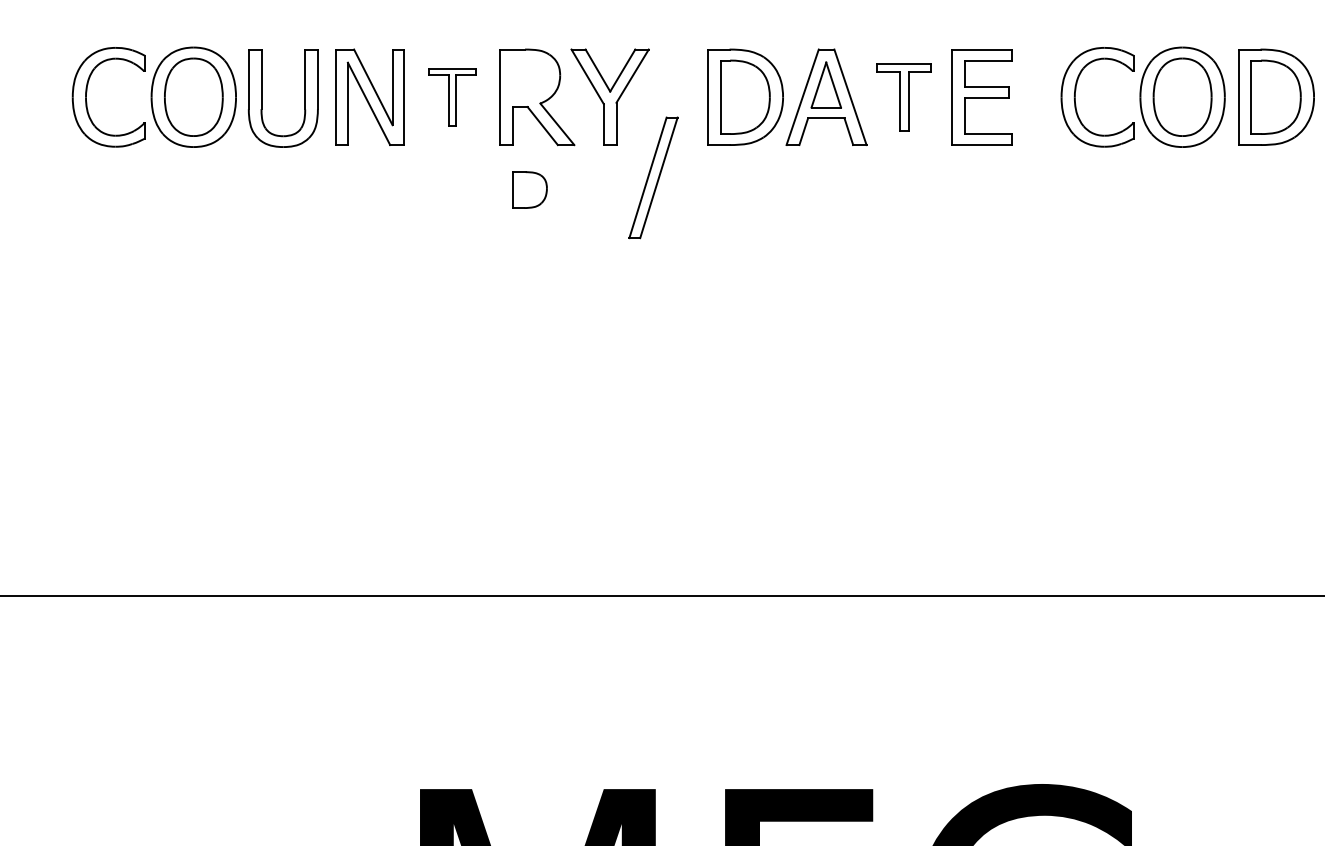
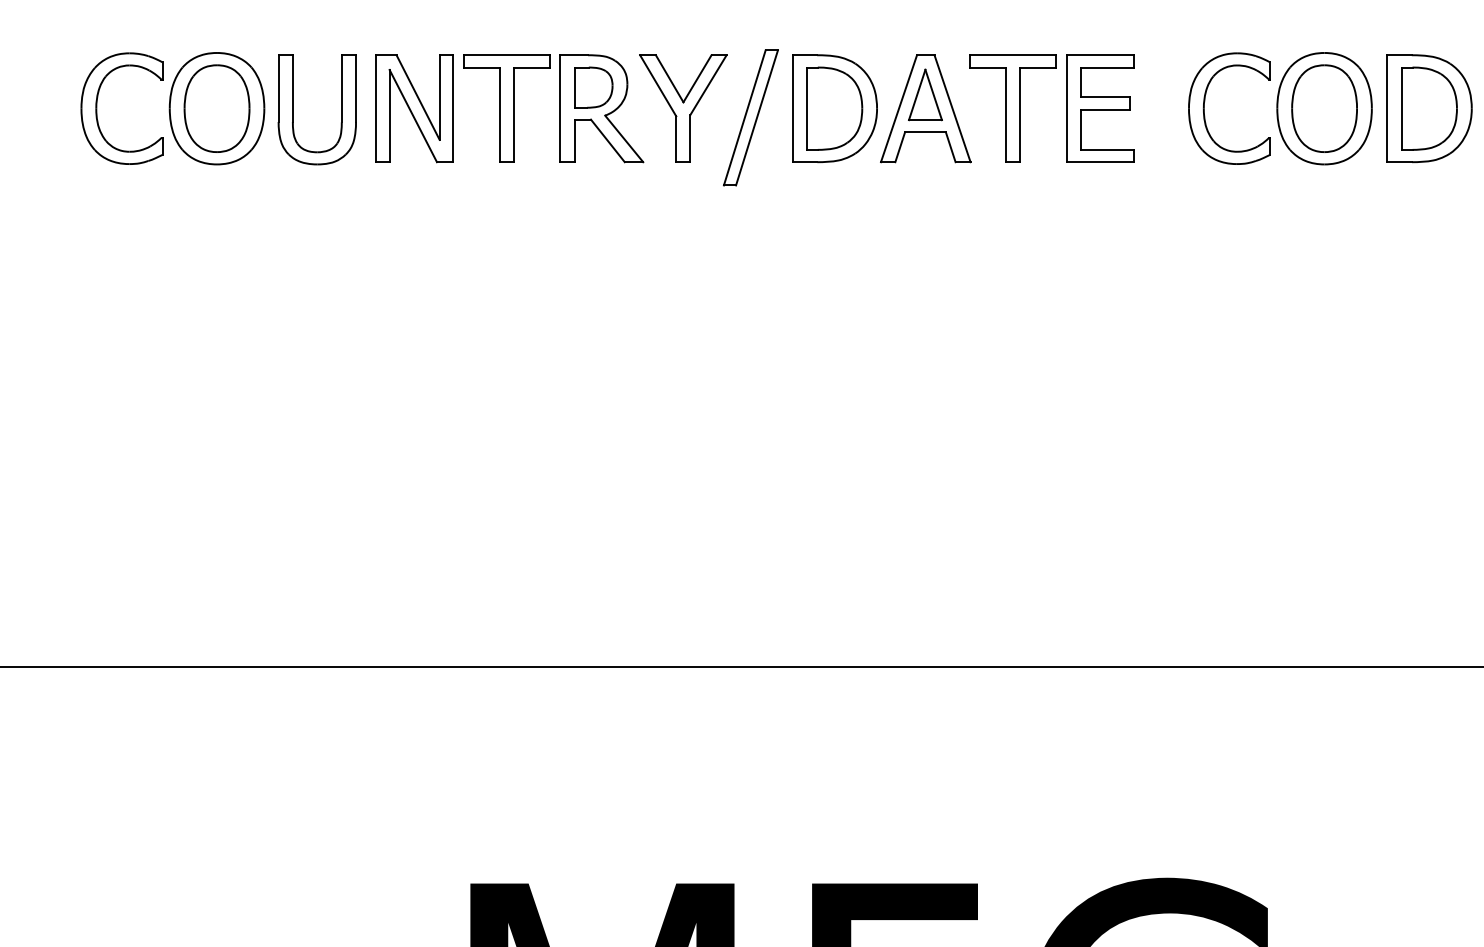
part: (452, 97) -> (506, 108), size x1.67
part: (904, 97) -> (1012, 108), size x1.43
part: (653, 177) -> (750, 117), moved
part: (529, 189) -> (593, 87), moved

